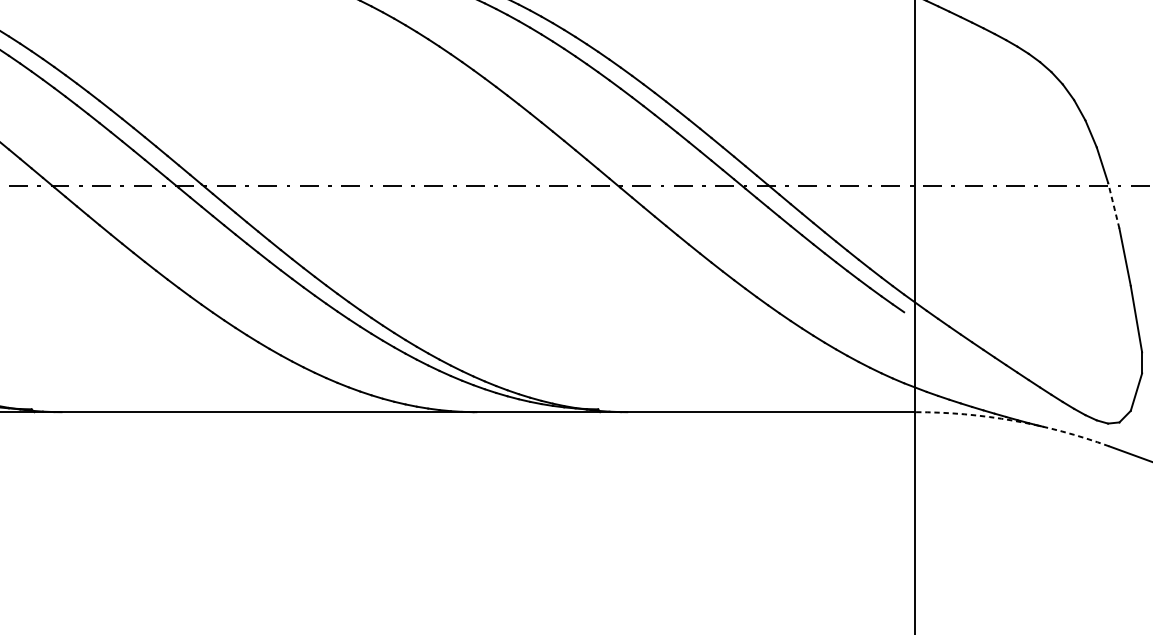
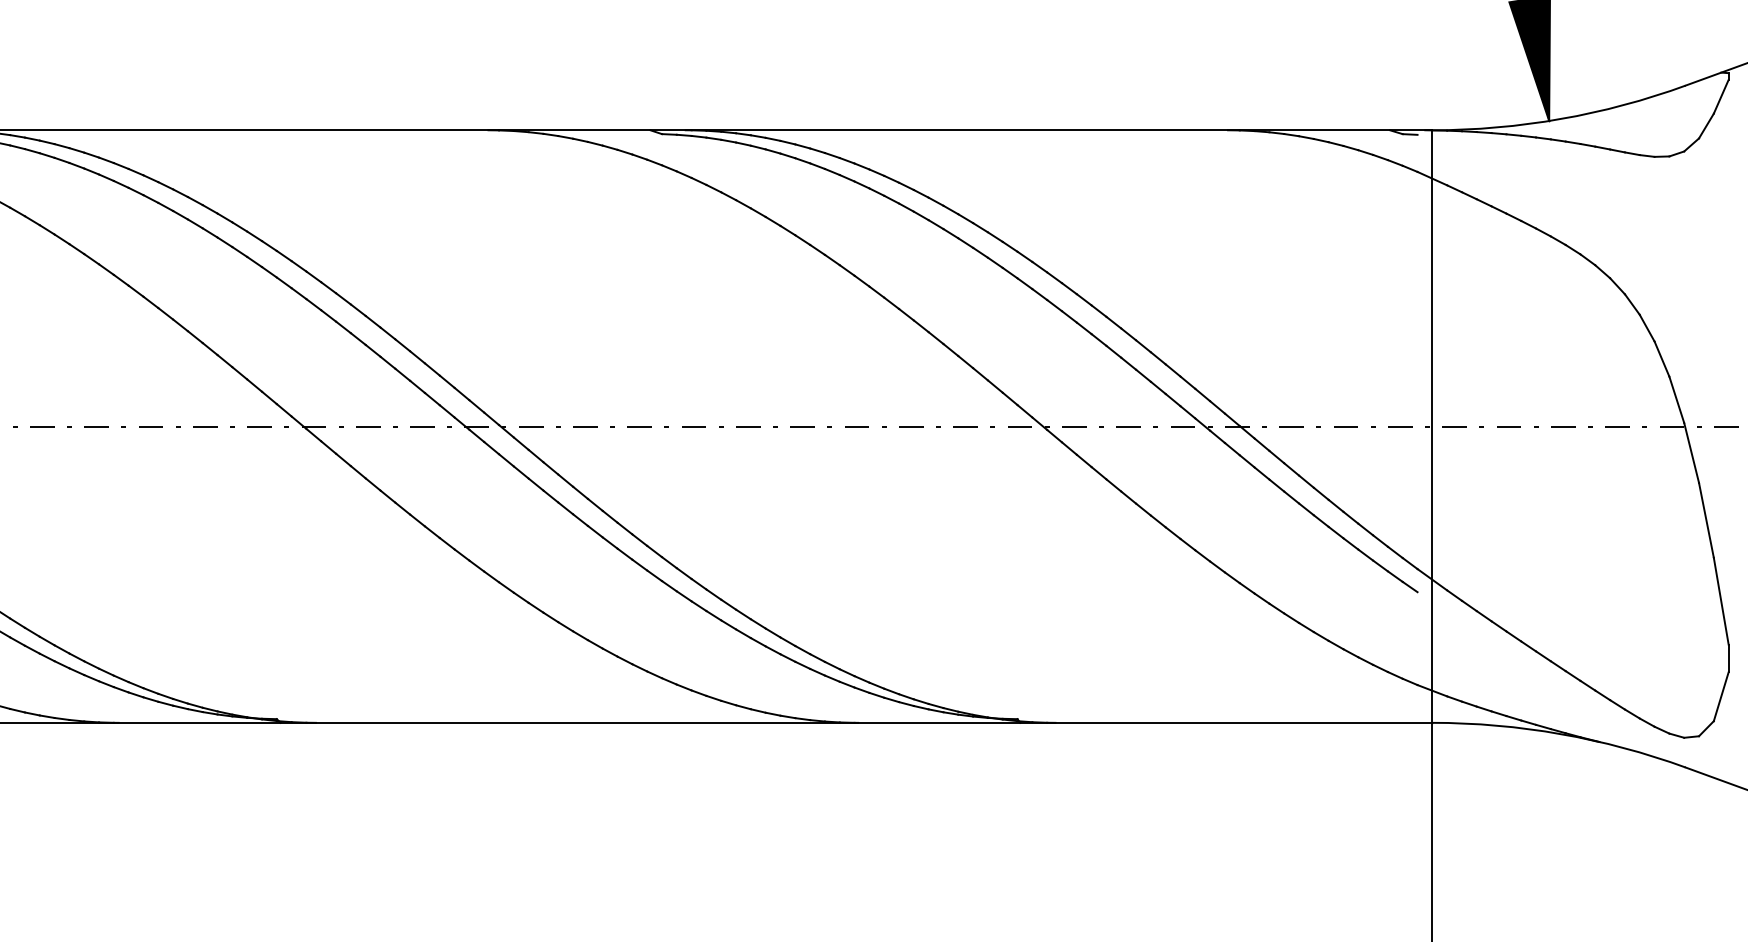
line: (1113, 205) -> (1691, 452), dashed -> solid
arc: (1013, 421) -> (1560, 734), dashed -> solid

